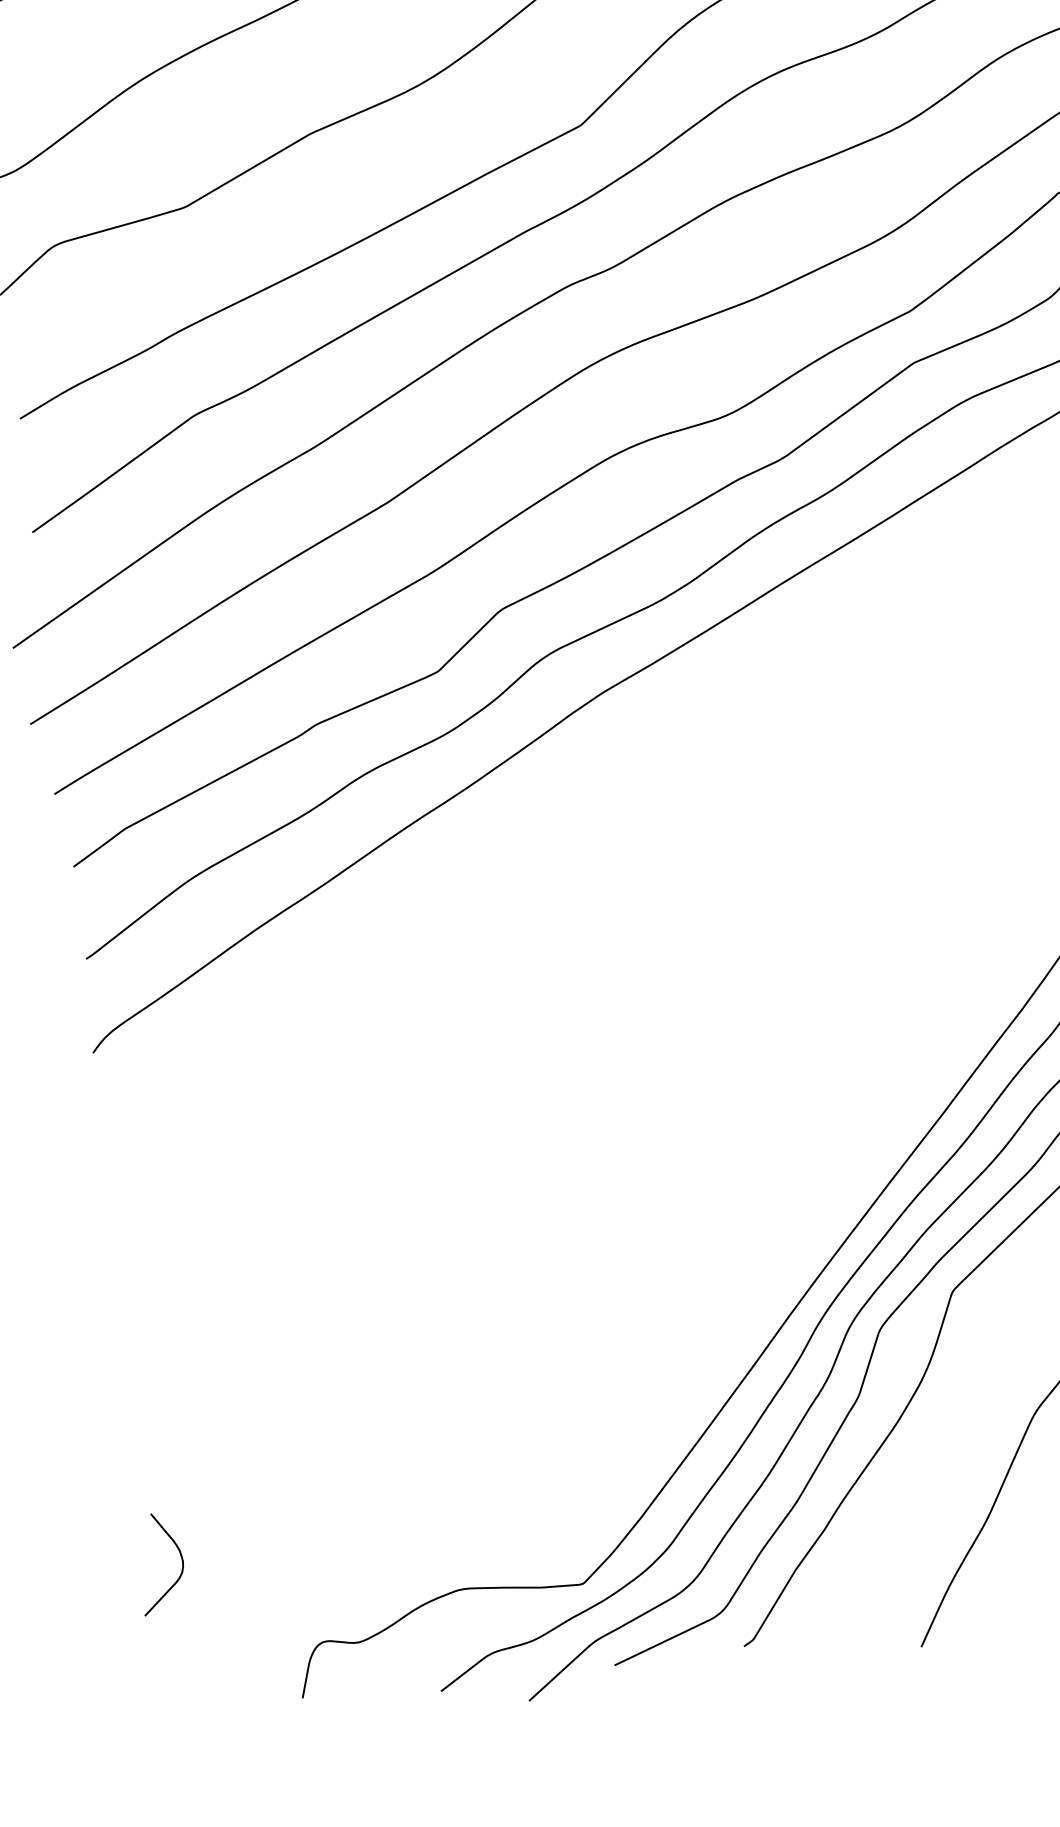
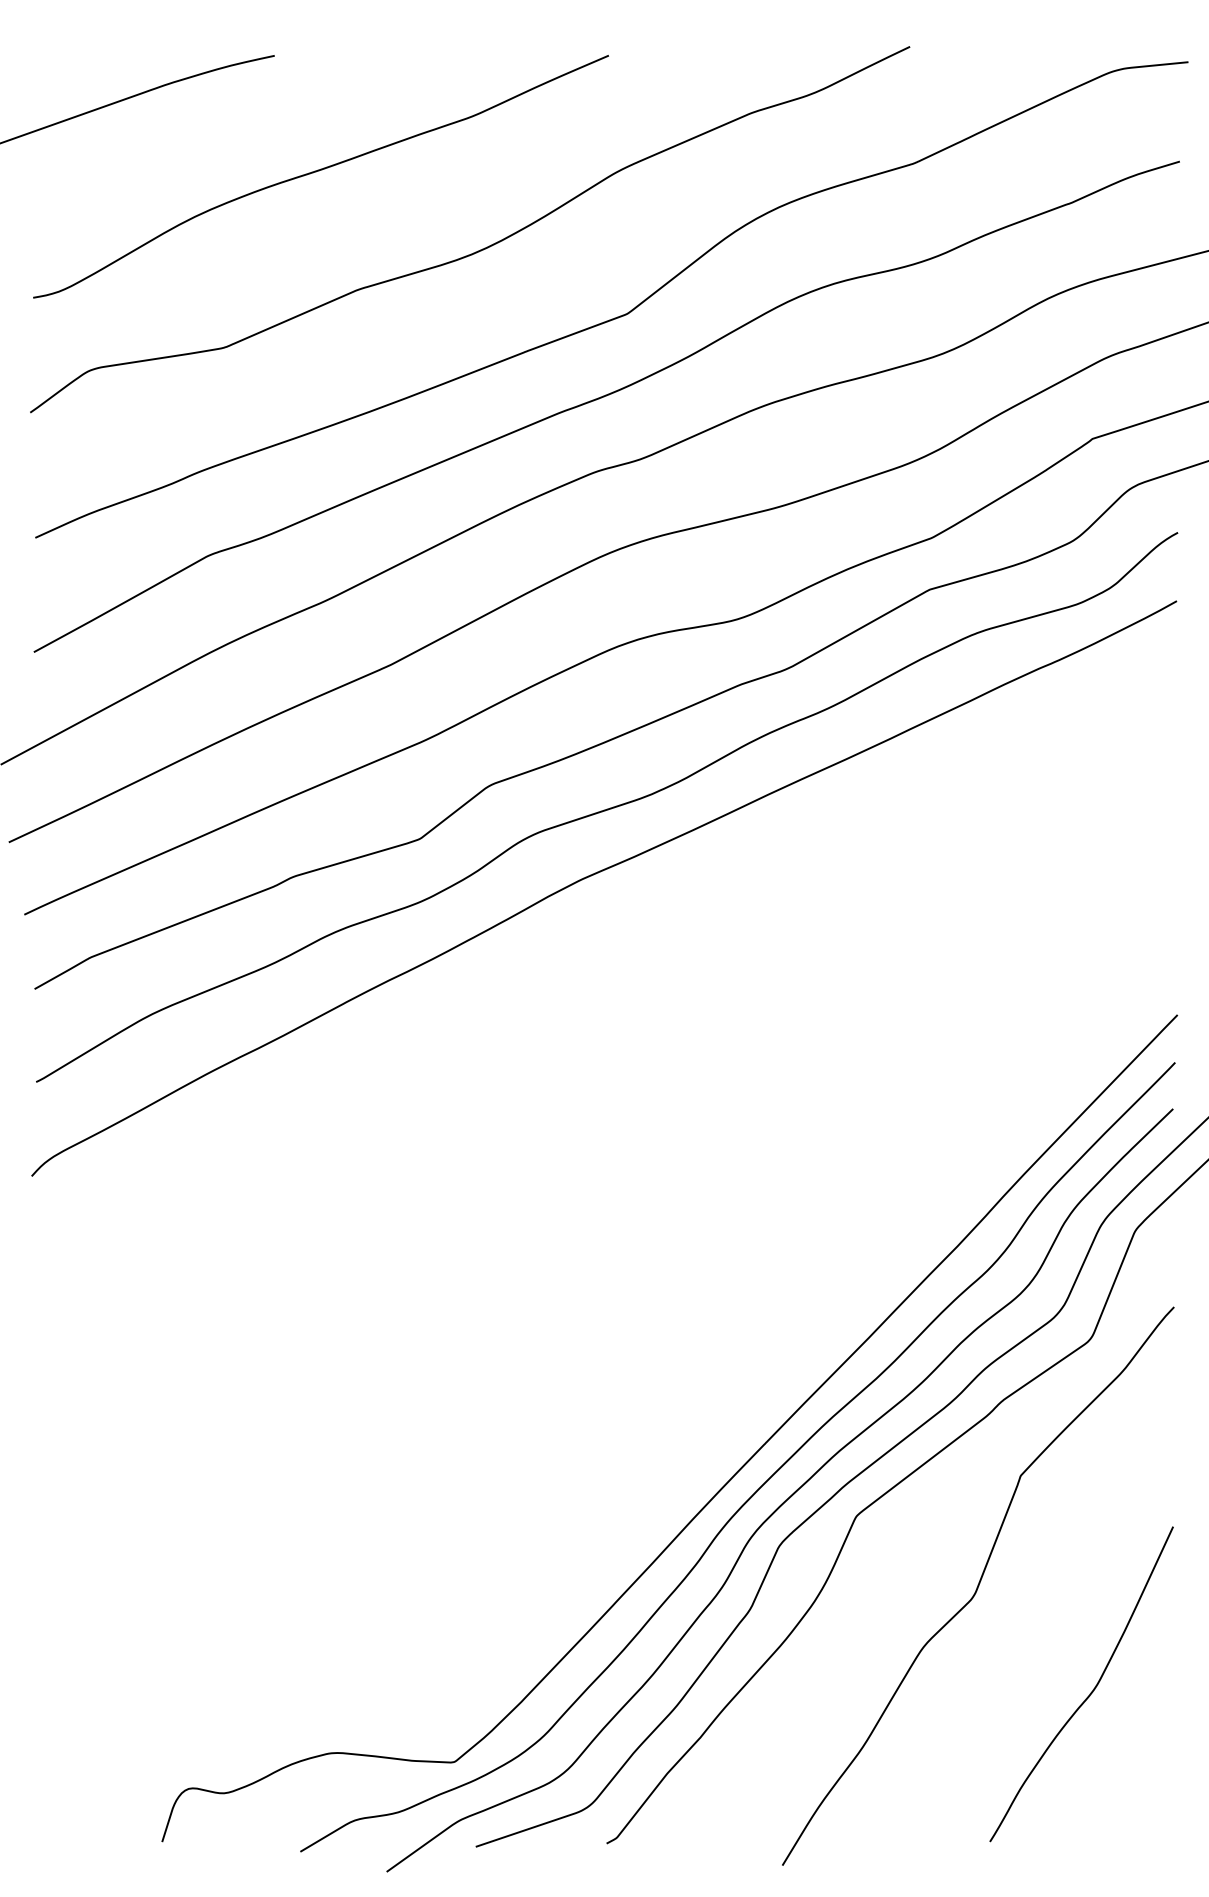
curve: (179, 1554) -> (57, 1684), removed

